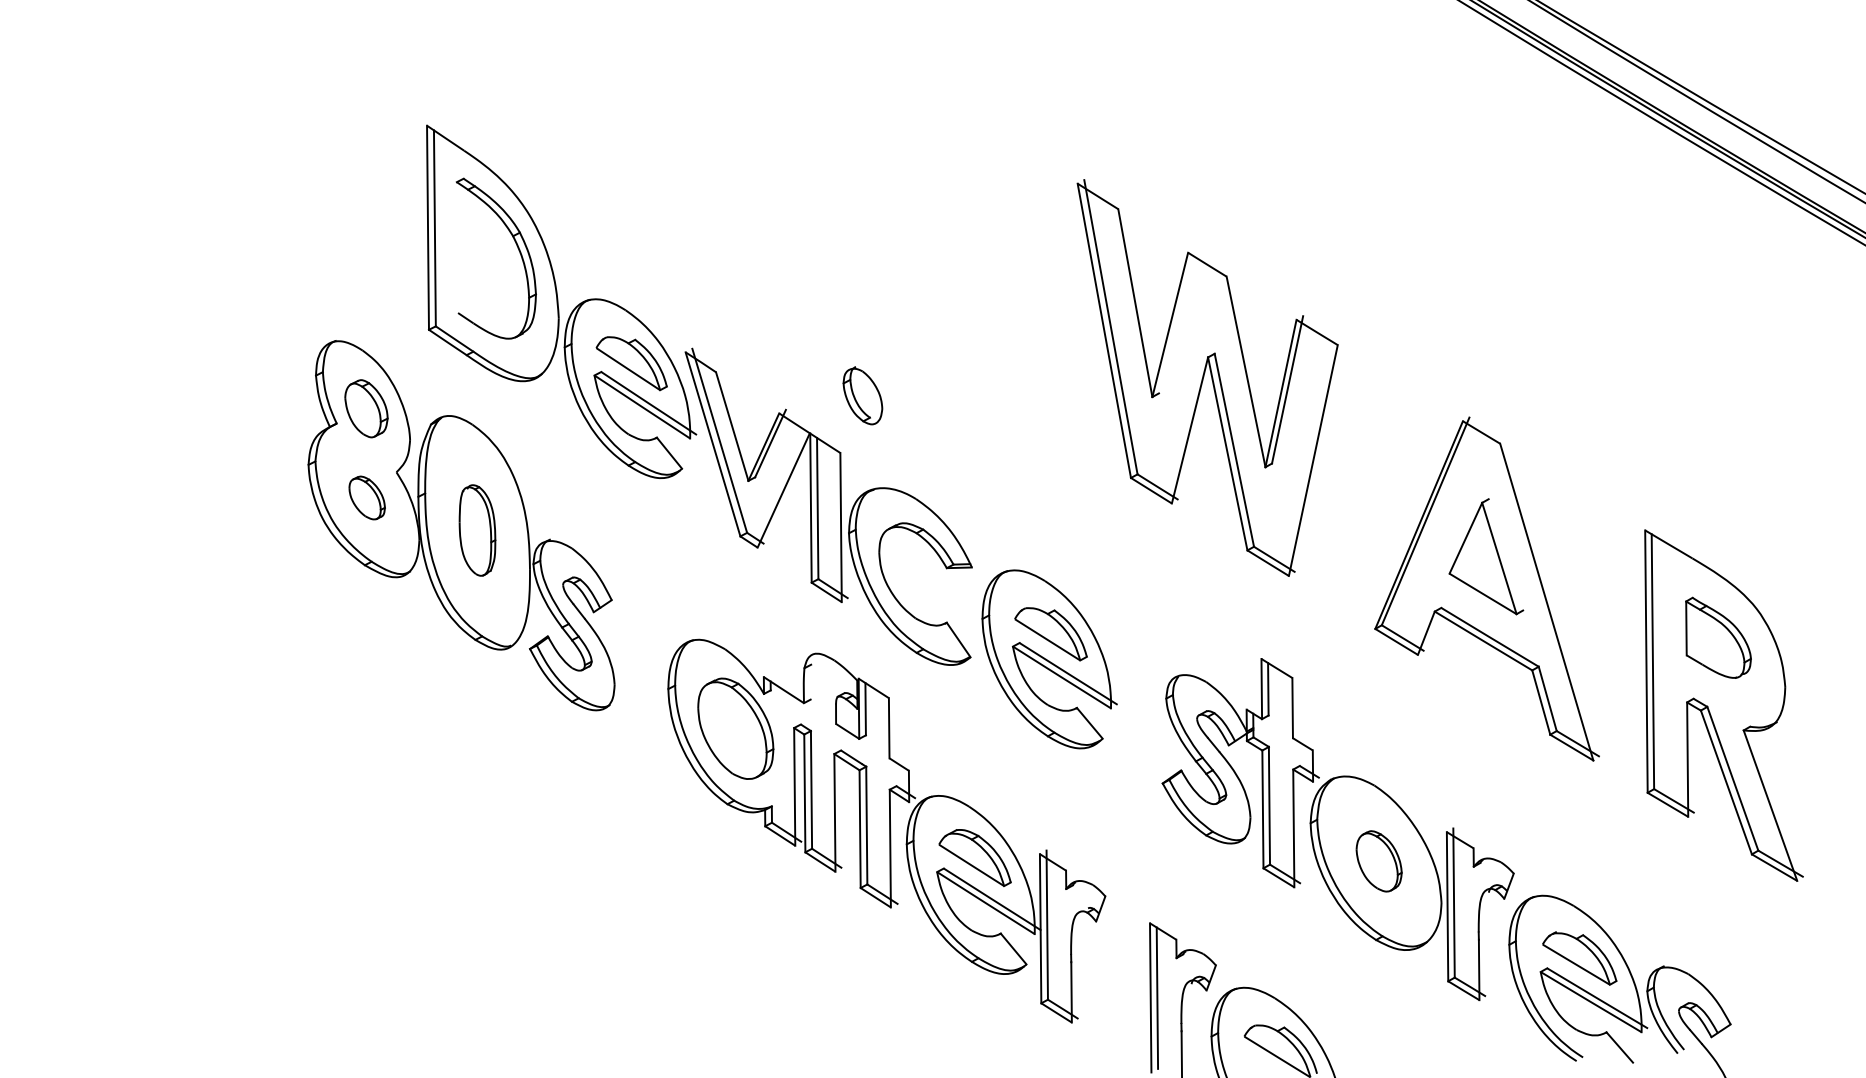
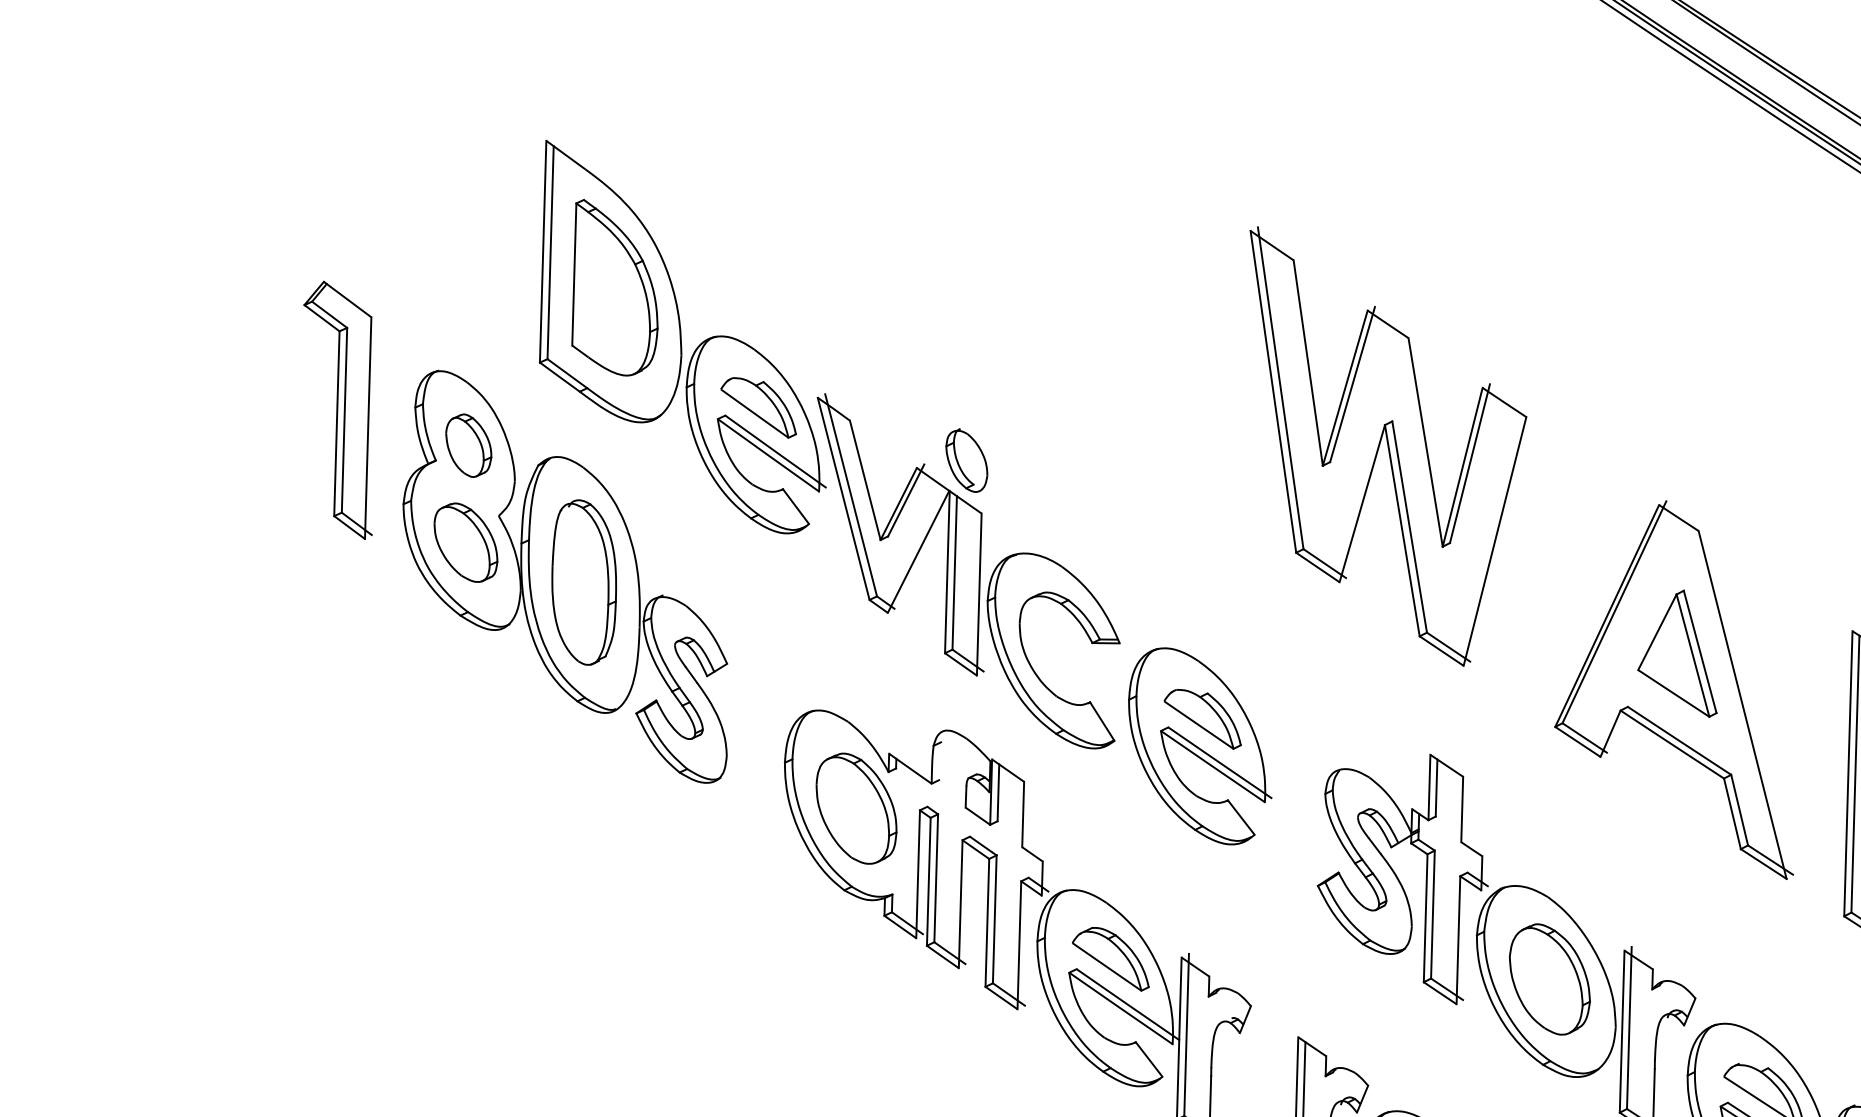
line: (457, 247) -> (574, 274), added
line: (1176, 321) -> (1352, 384), added
part: (245, 380) -> (338, 409), added
part: (862, 395) -> (966, 460), moved
part: (366, 497) -> (465, 542), size x1.67
part: (477, 530) -> (584, 582), size x1.67
line: (1505, 554) -> (1699, 651), added
part: (1378, 861) -> (1549, 979), size x1.67

